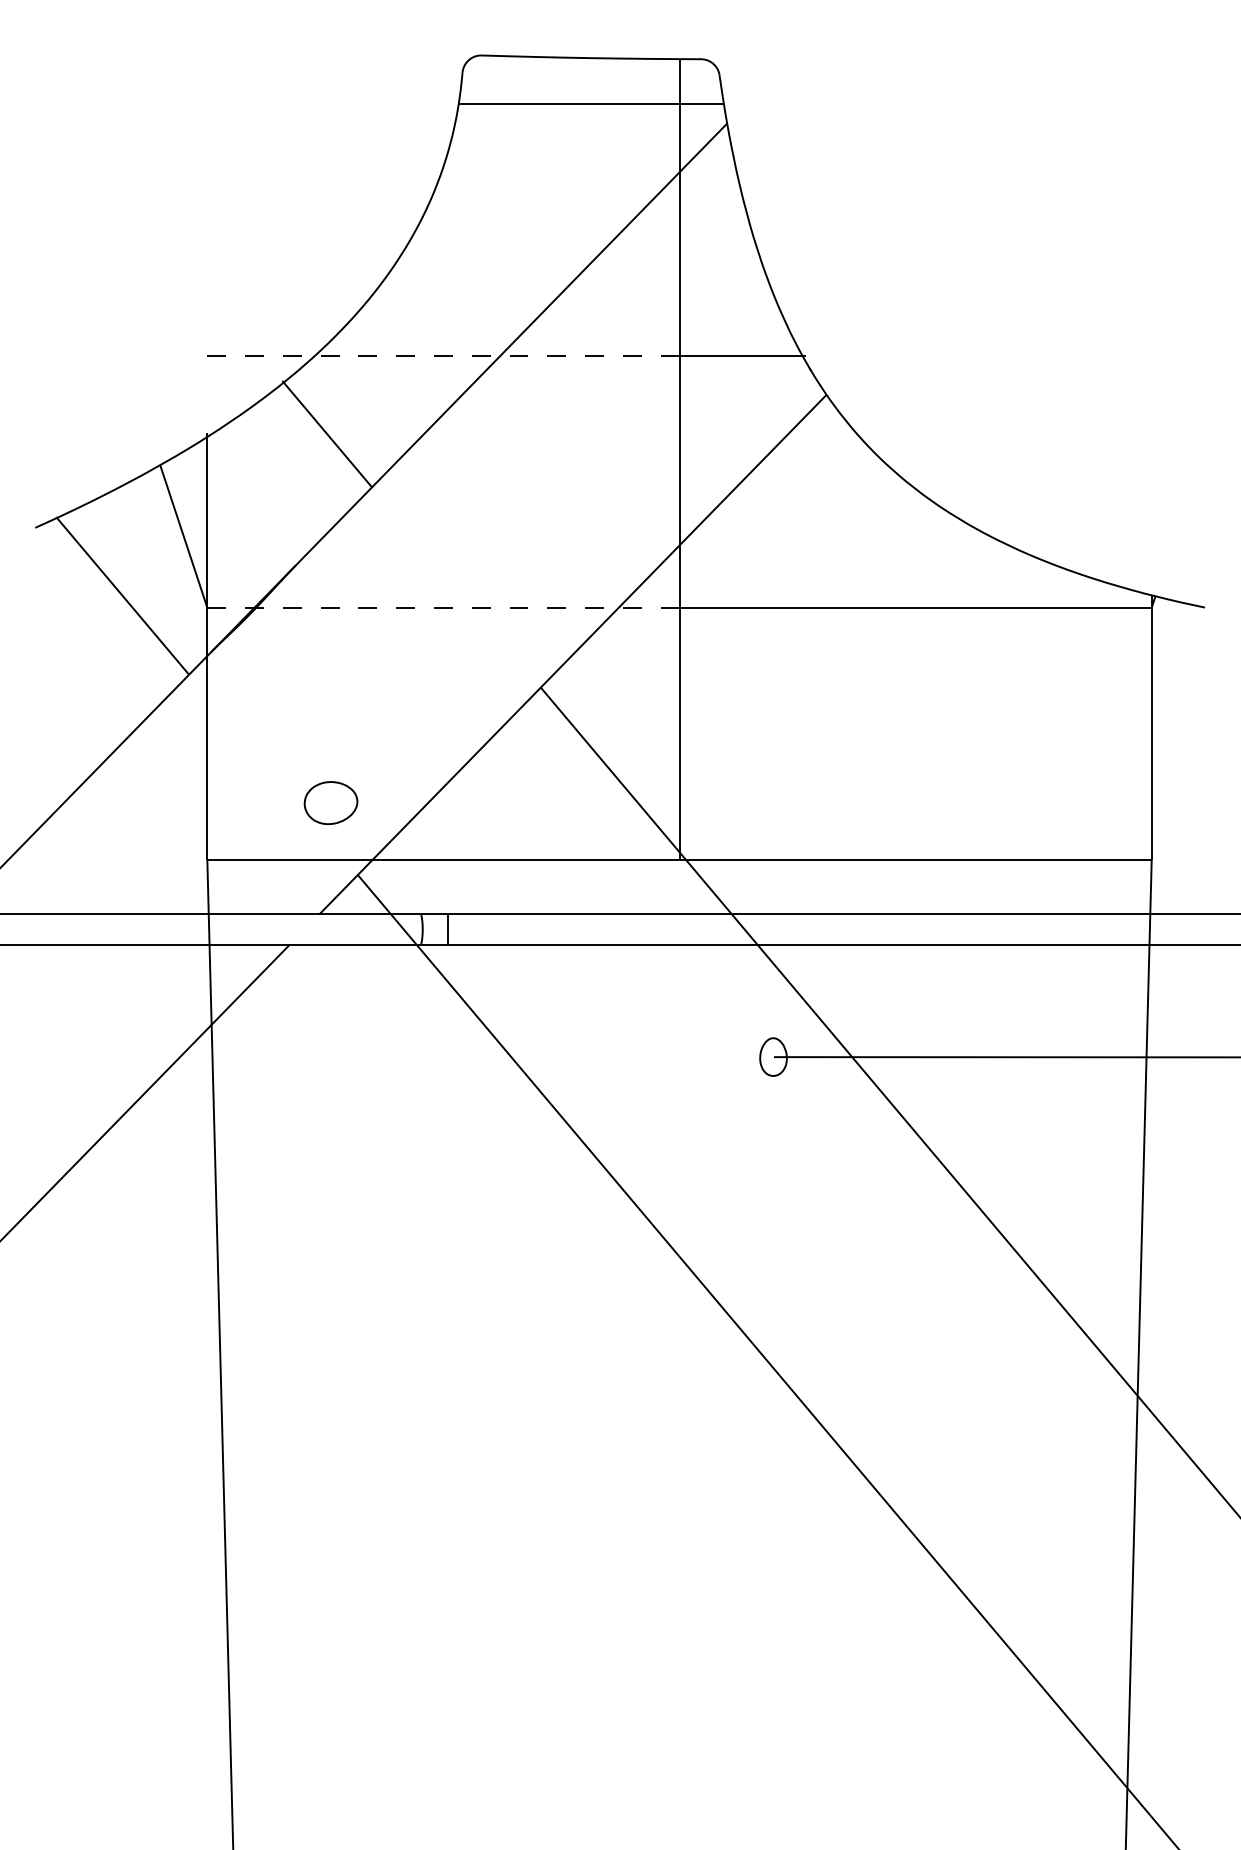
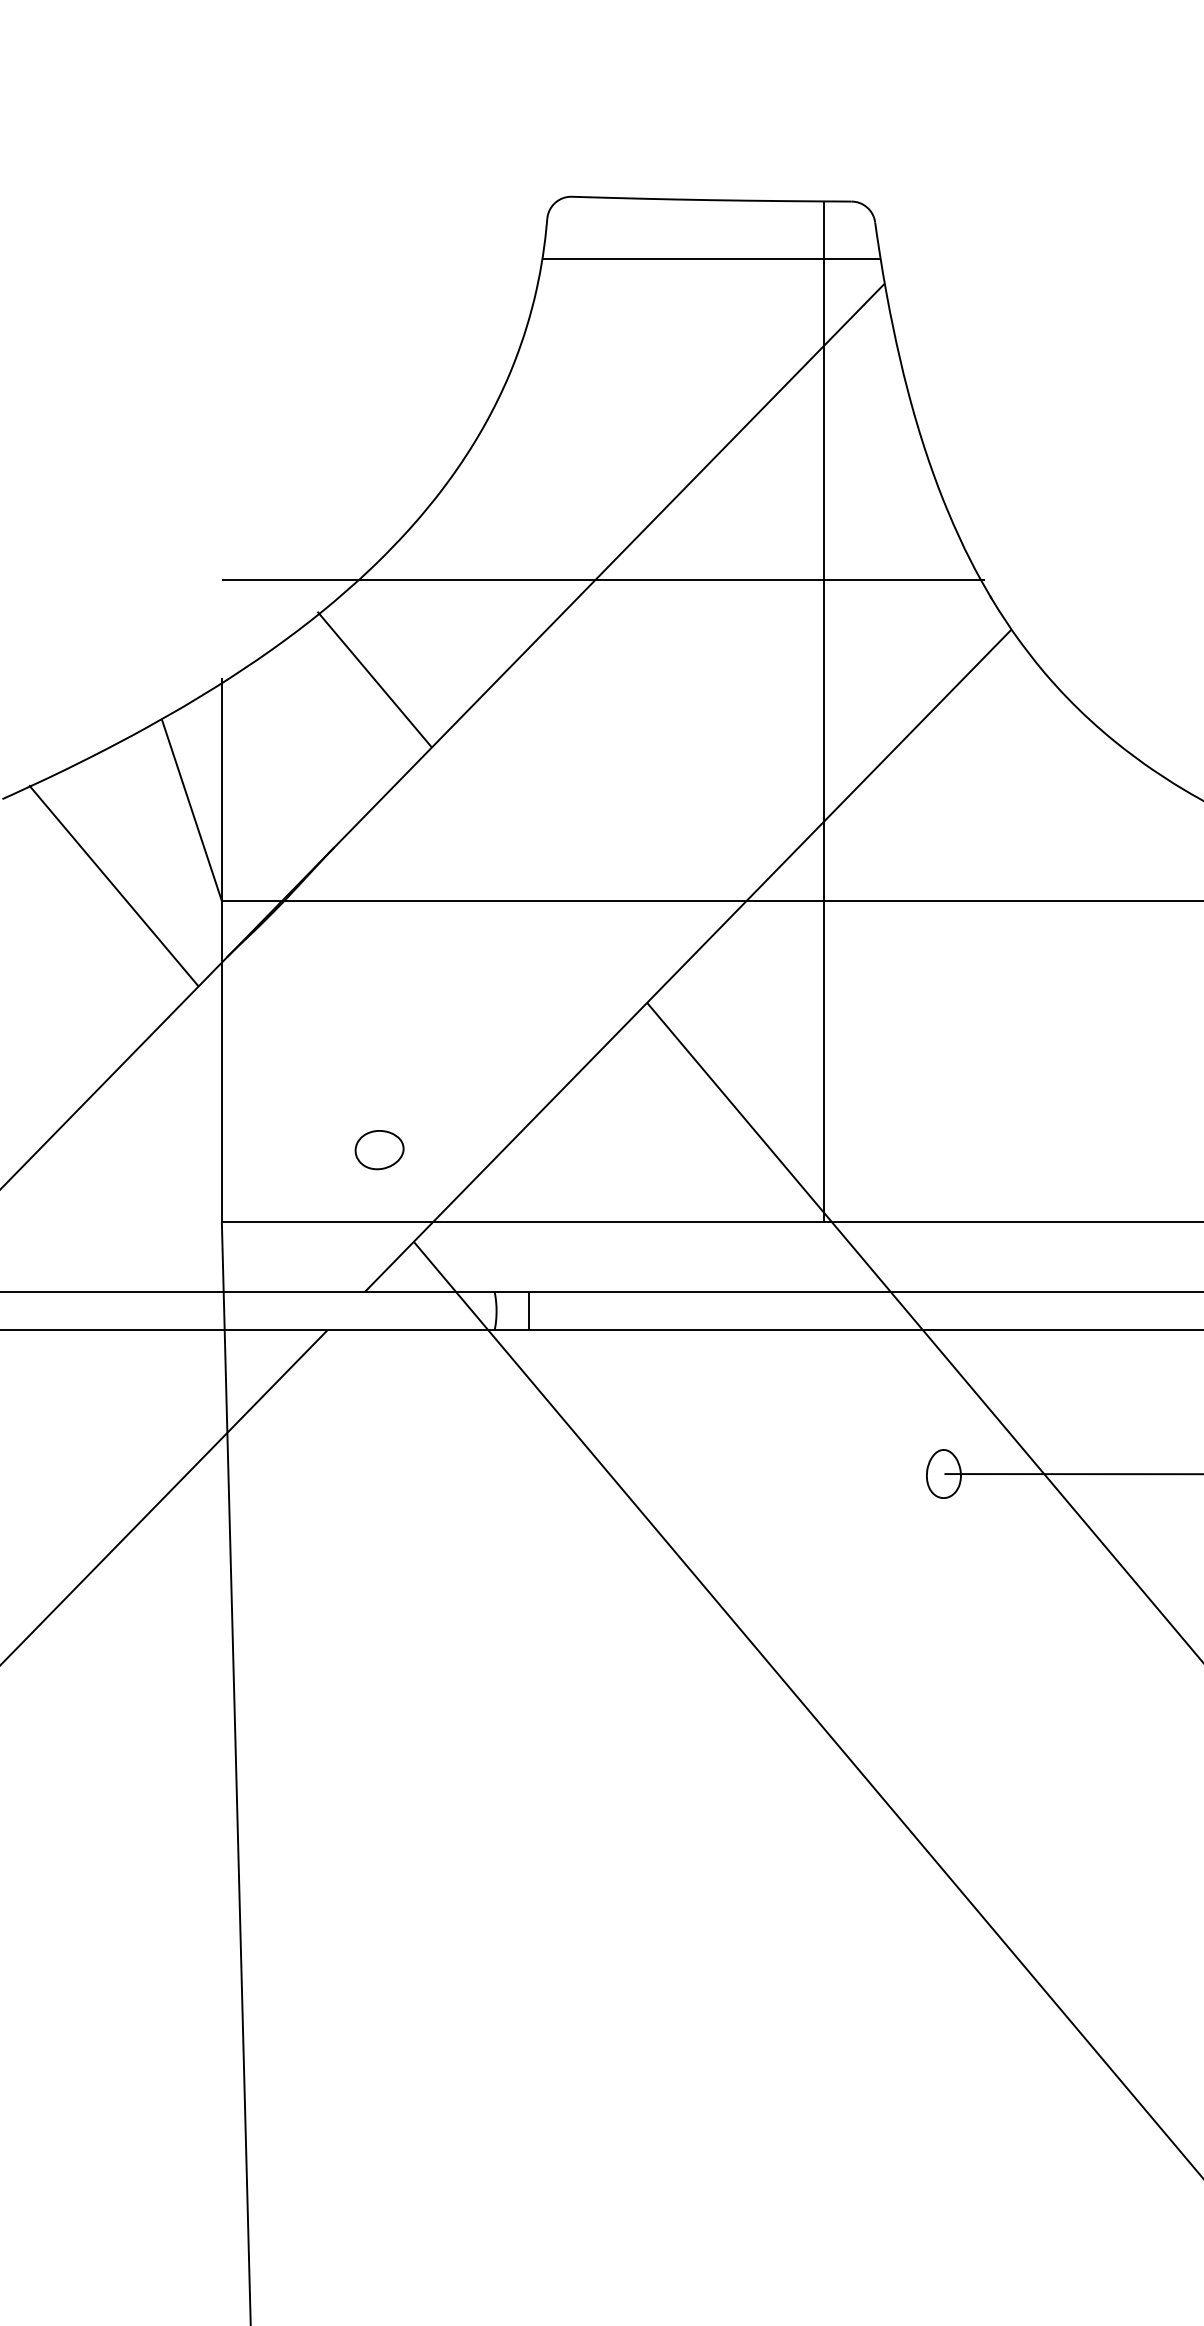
line: (442, 355) -> (521, 579), dashed -> solid
line: (443, 607) -> (523, 900), dashed -> solid
part: (330, 802) -> (378, 1149), size x0.71

